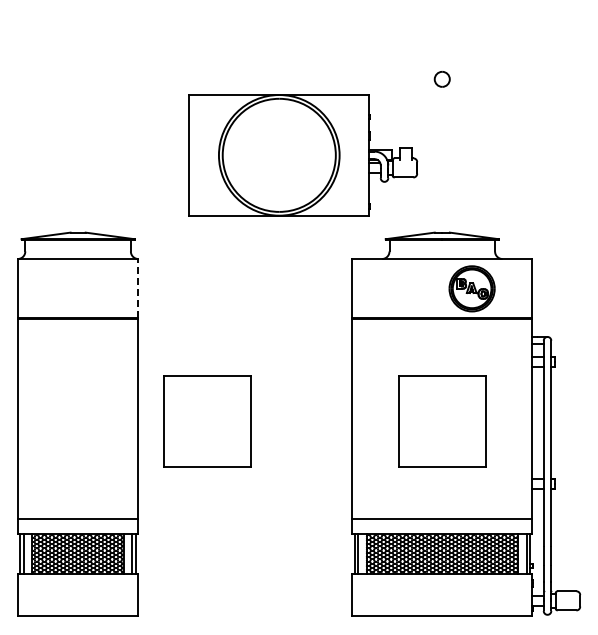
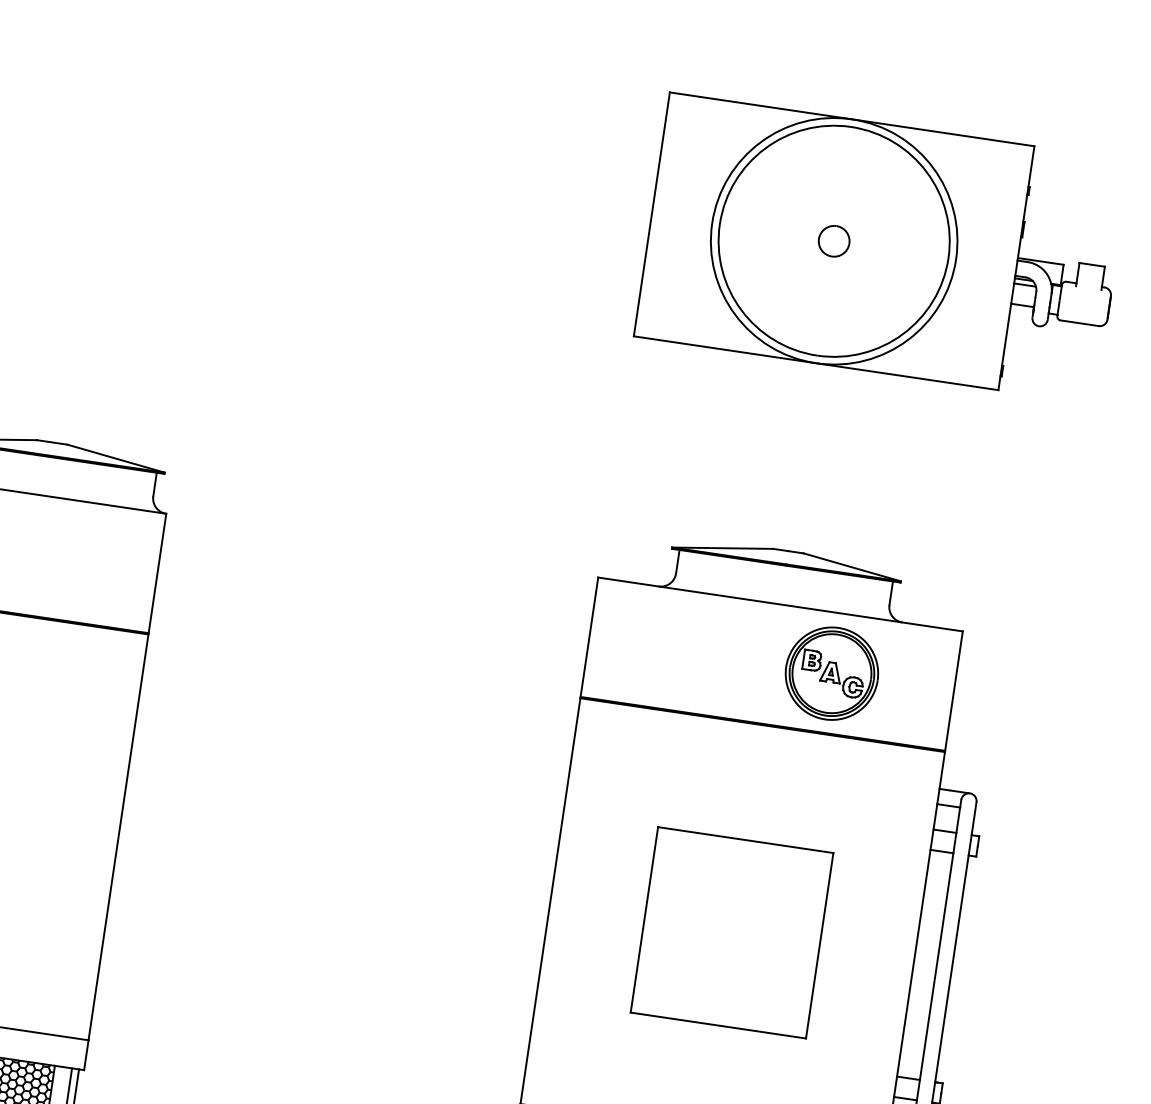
part: (303, 155) -> (883, 248), moved
line: (138, 288) -> (157, 573), dashed -> solid
part: (207, 421) -> (257, 862), removed

